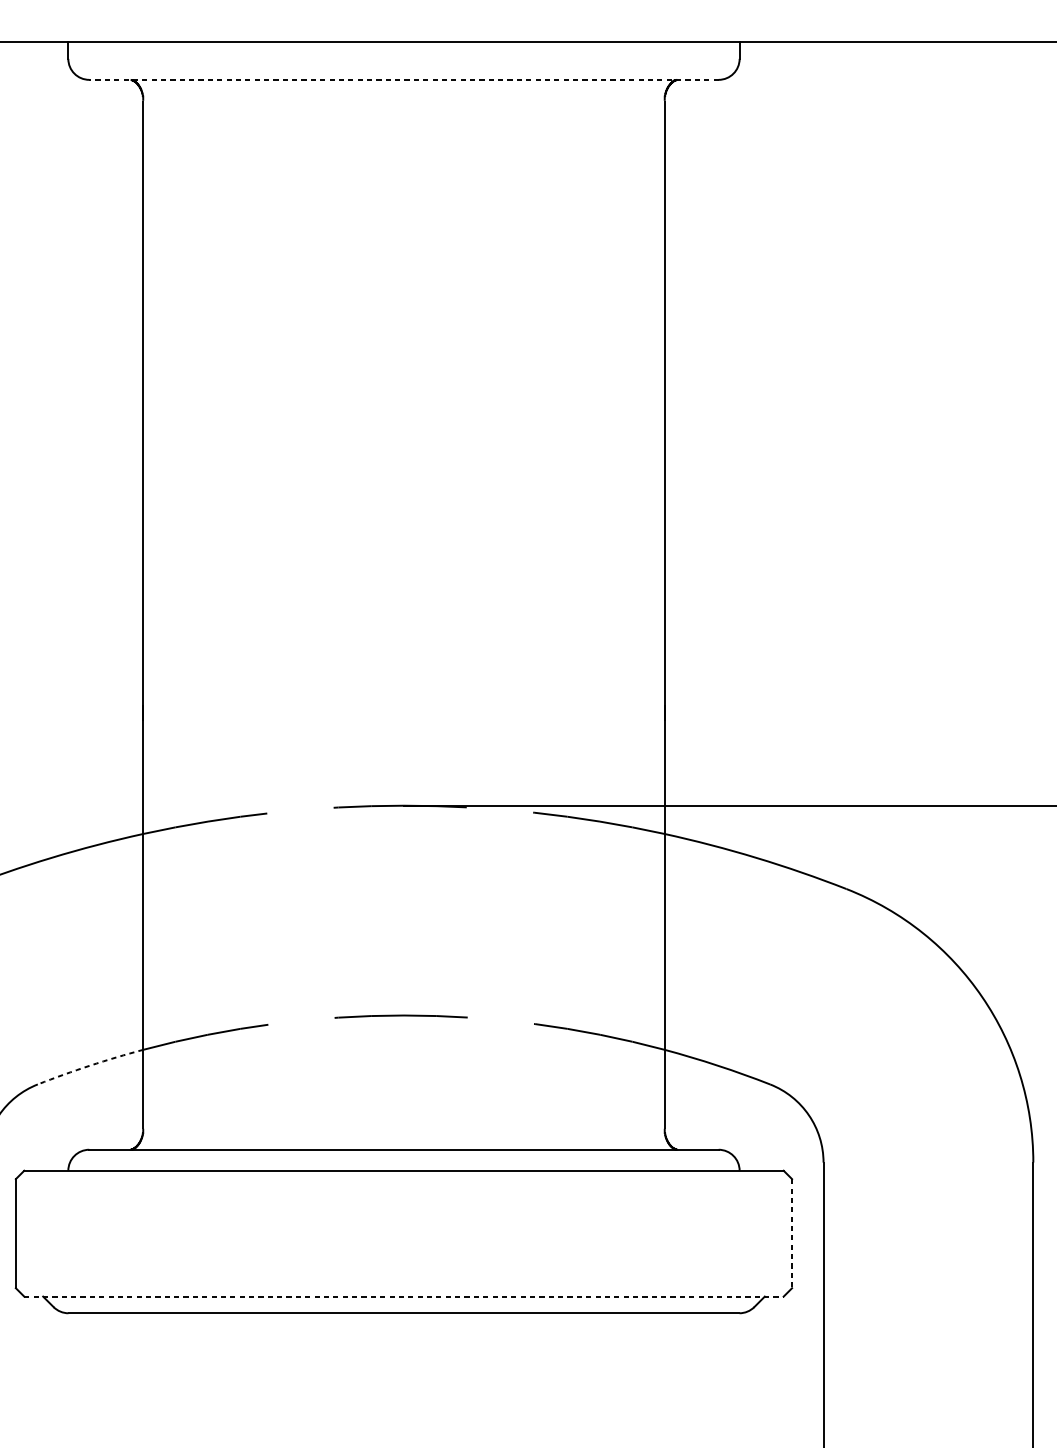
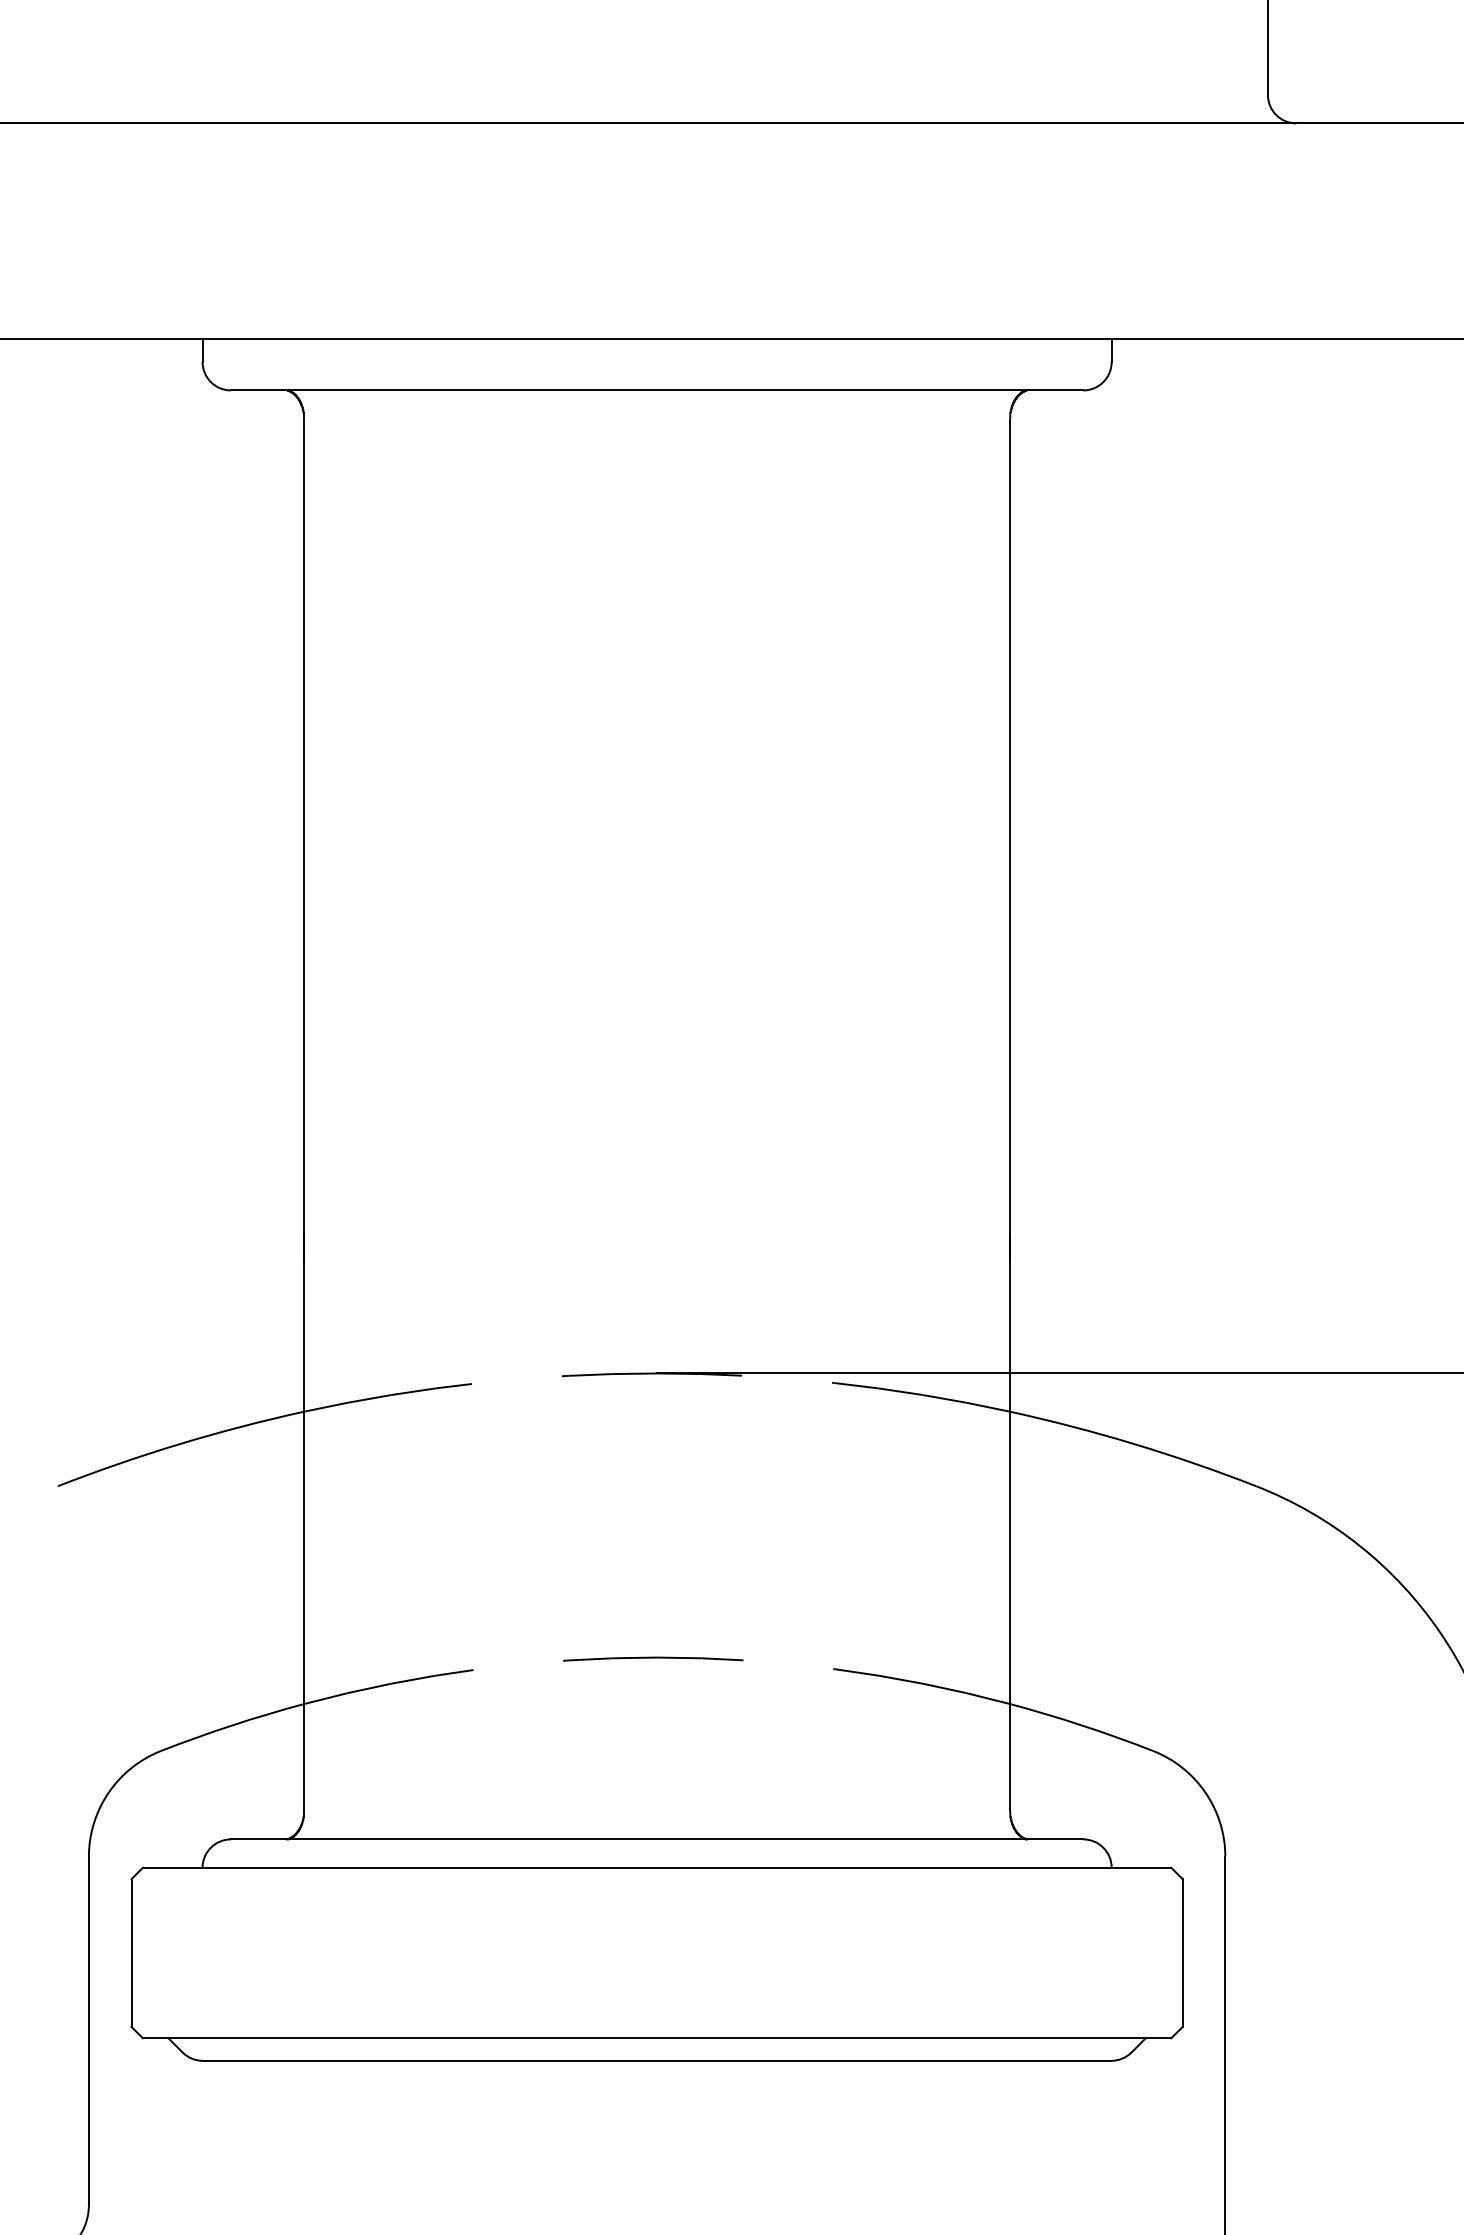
line: (403, 79) -> (656, 390), dashed -> solid
arc: (90, 1065) -> (232, 1725), dashed -> solid
line: (791, 1234) -> (1182, 1953), dashed -> solid
line: (404, 1296) -> (657, 2038), dashed -> solid

